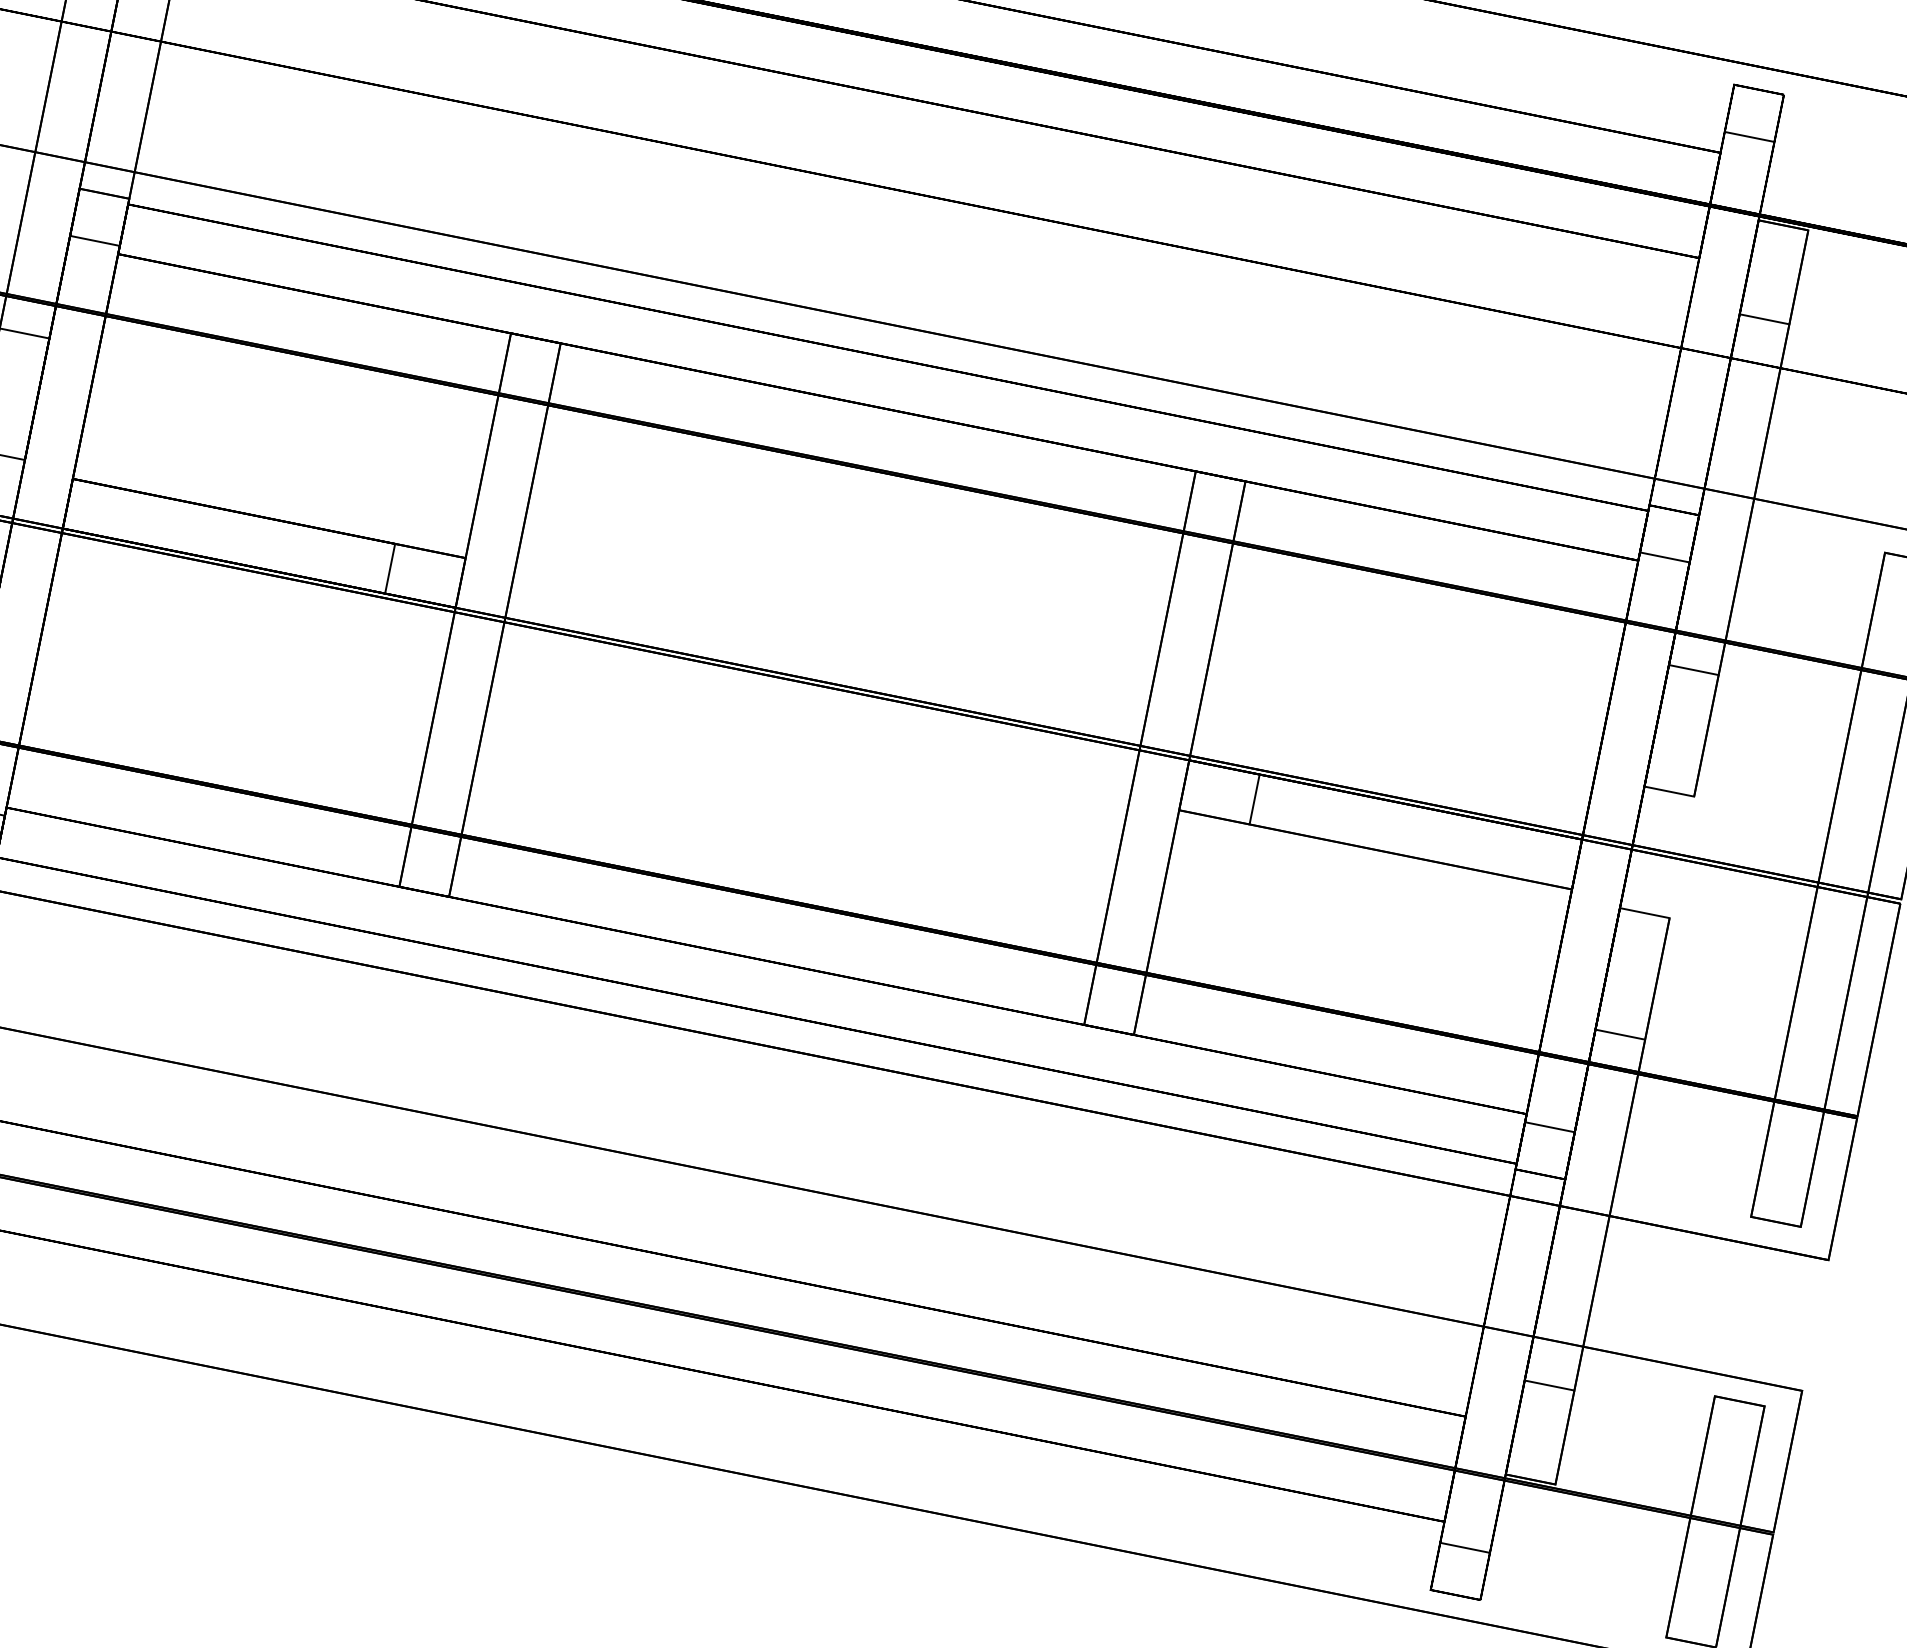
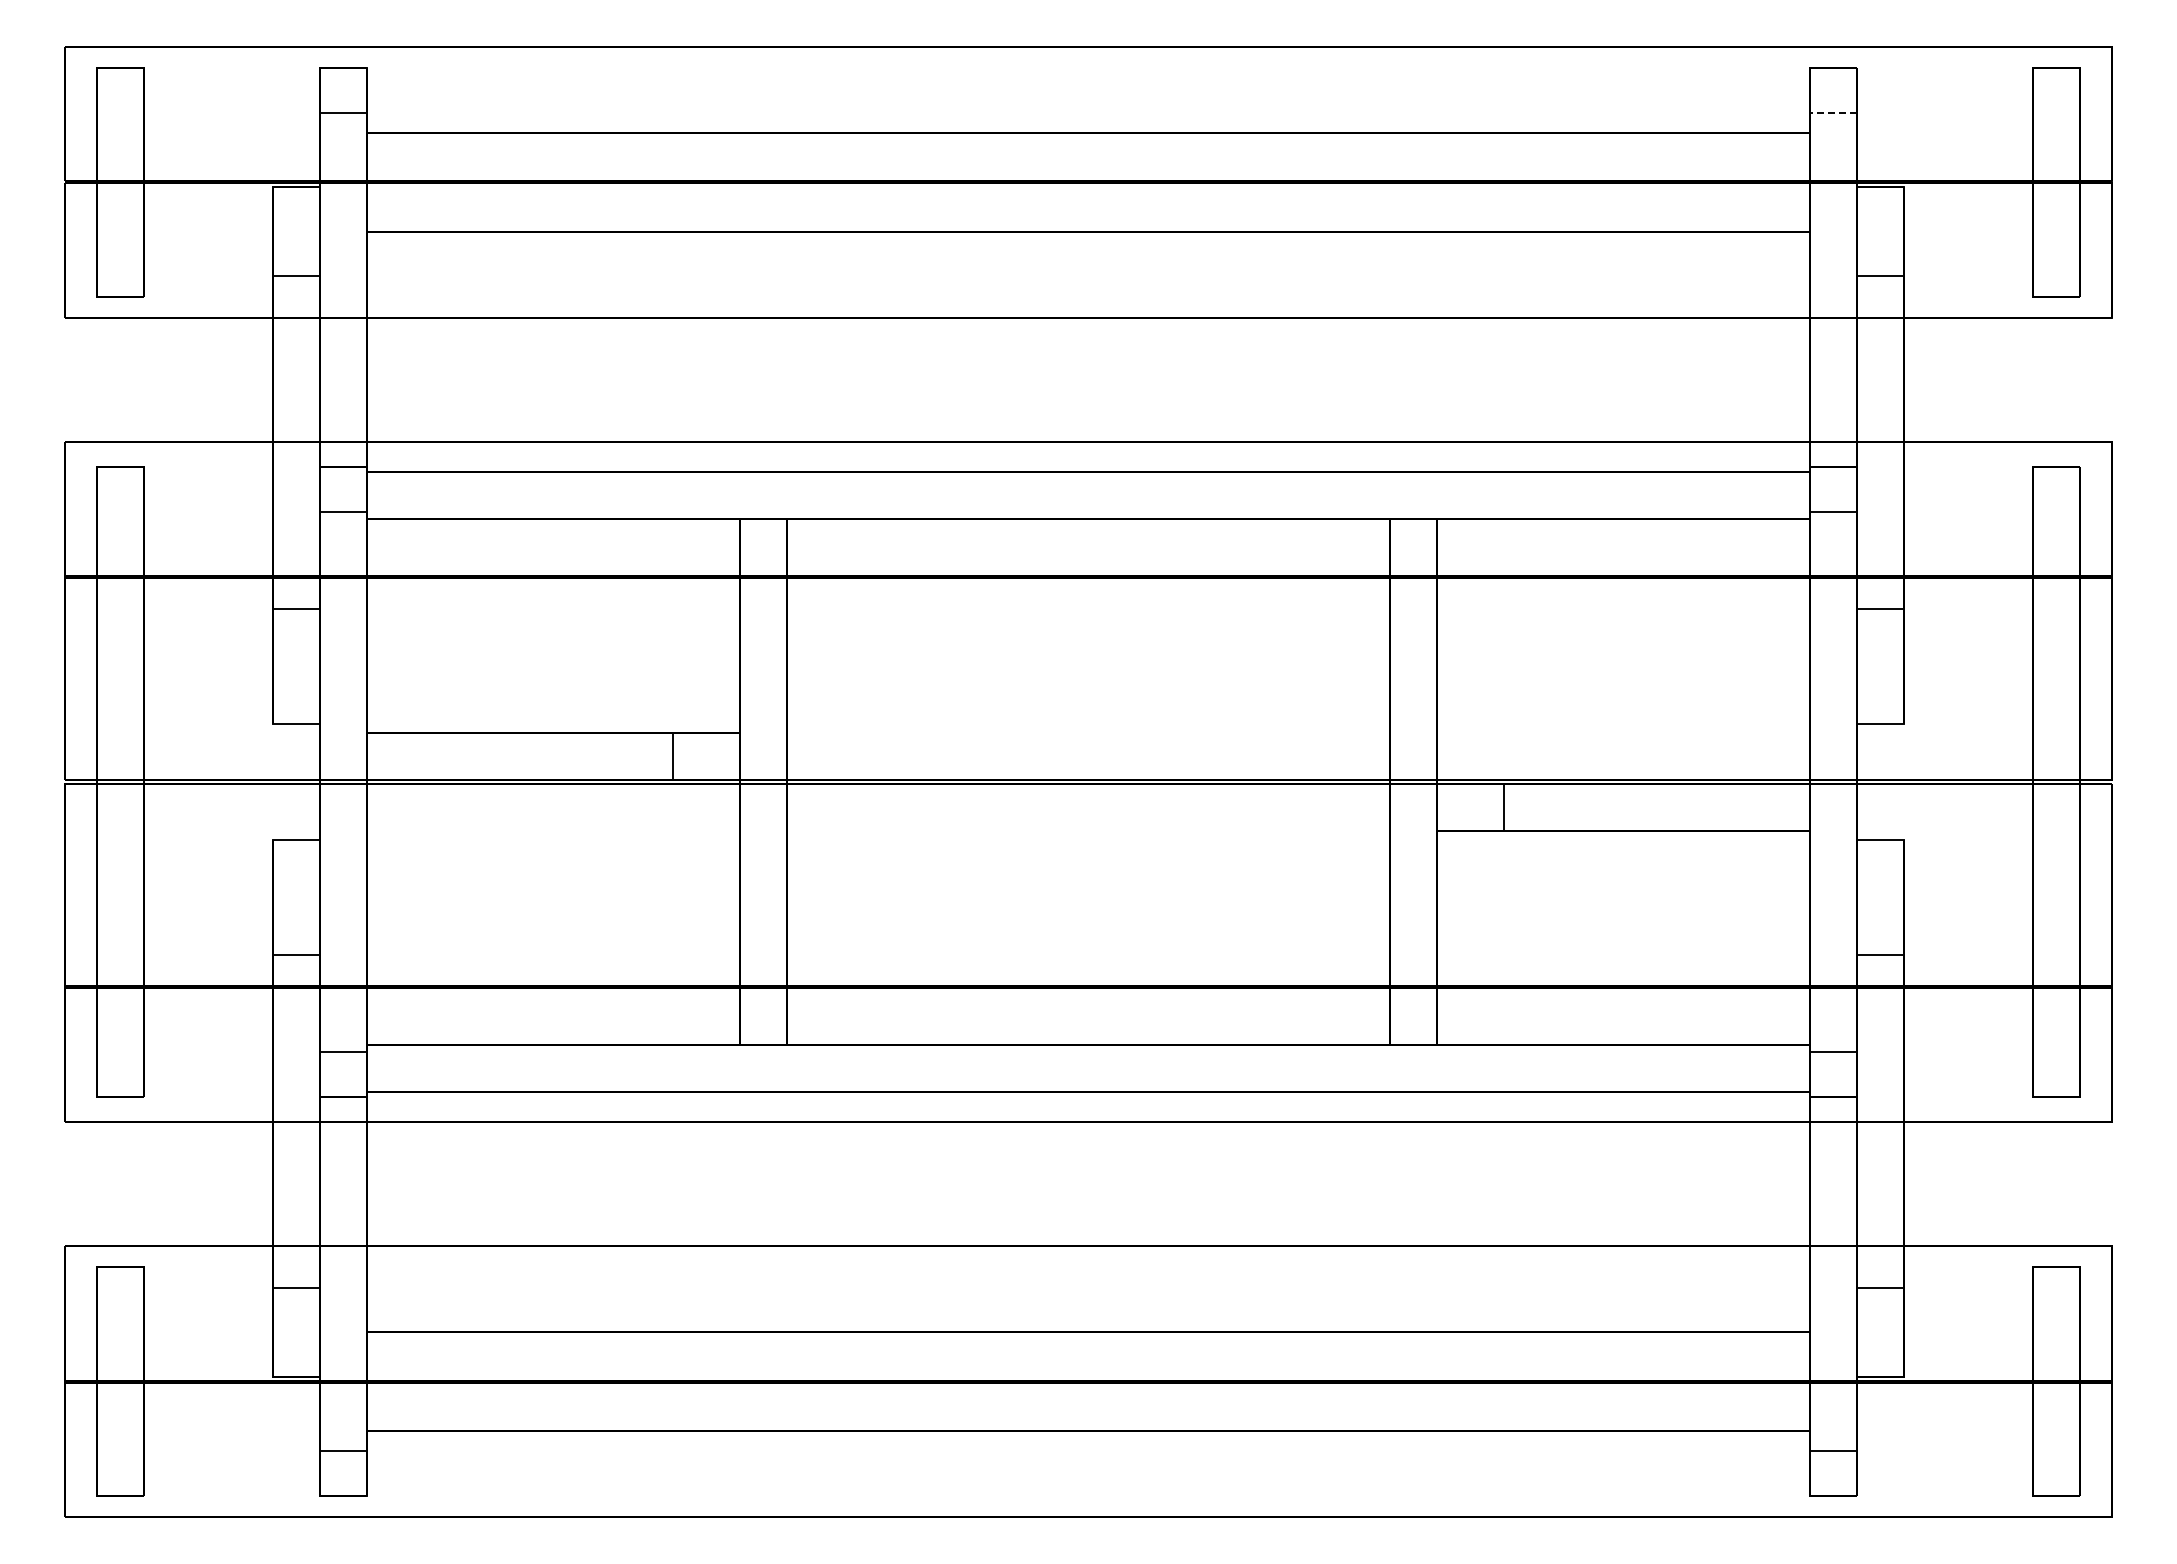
line: (1749, 136) -> (1833, 112), solid -> dashed

